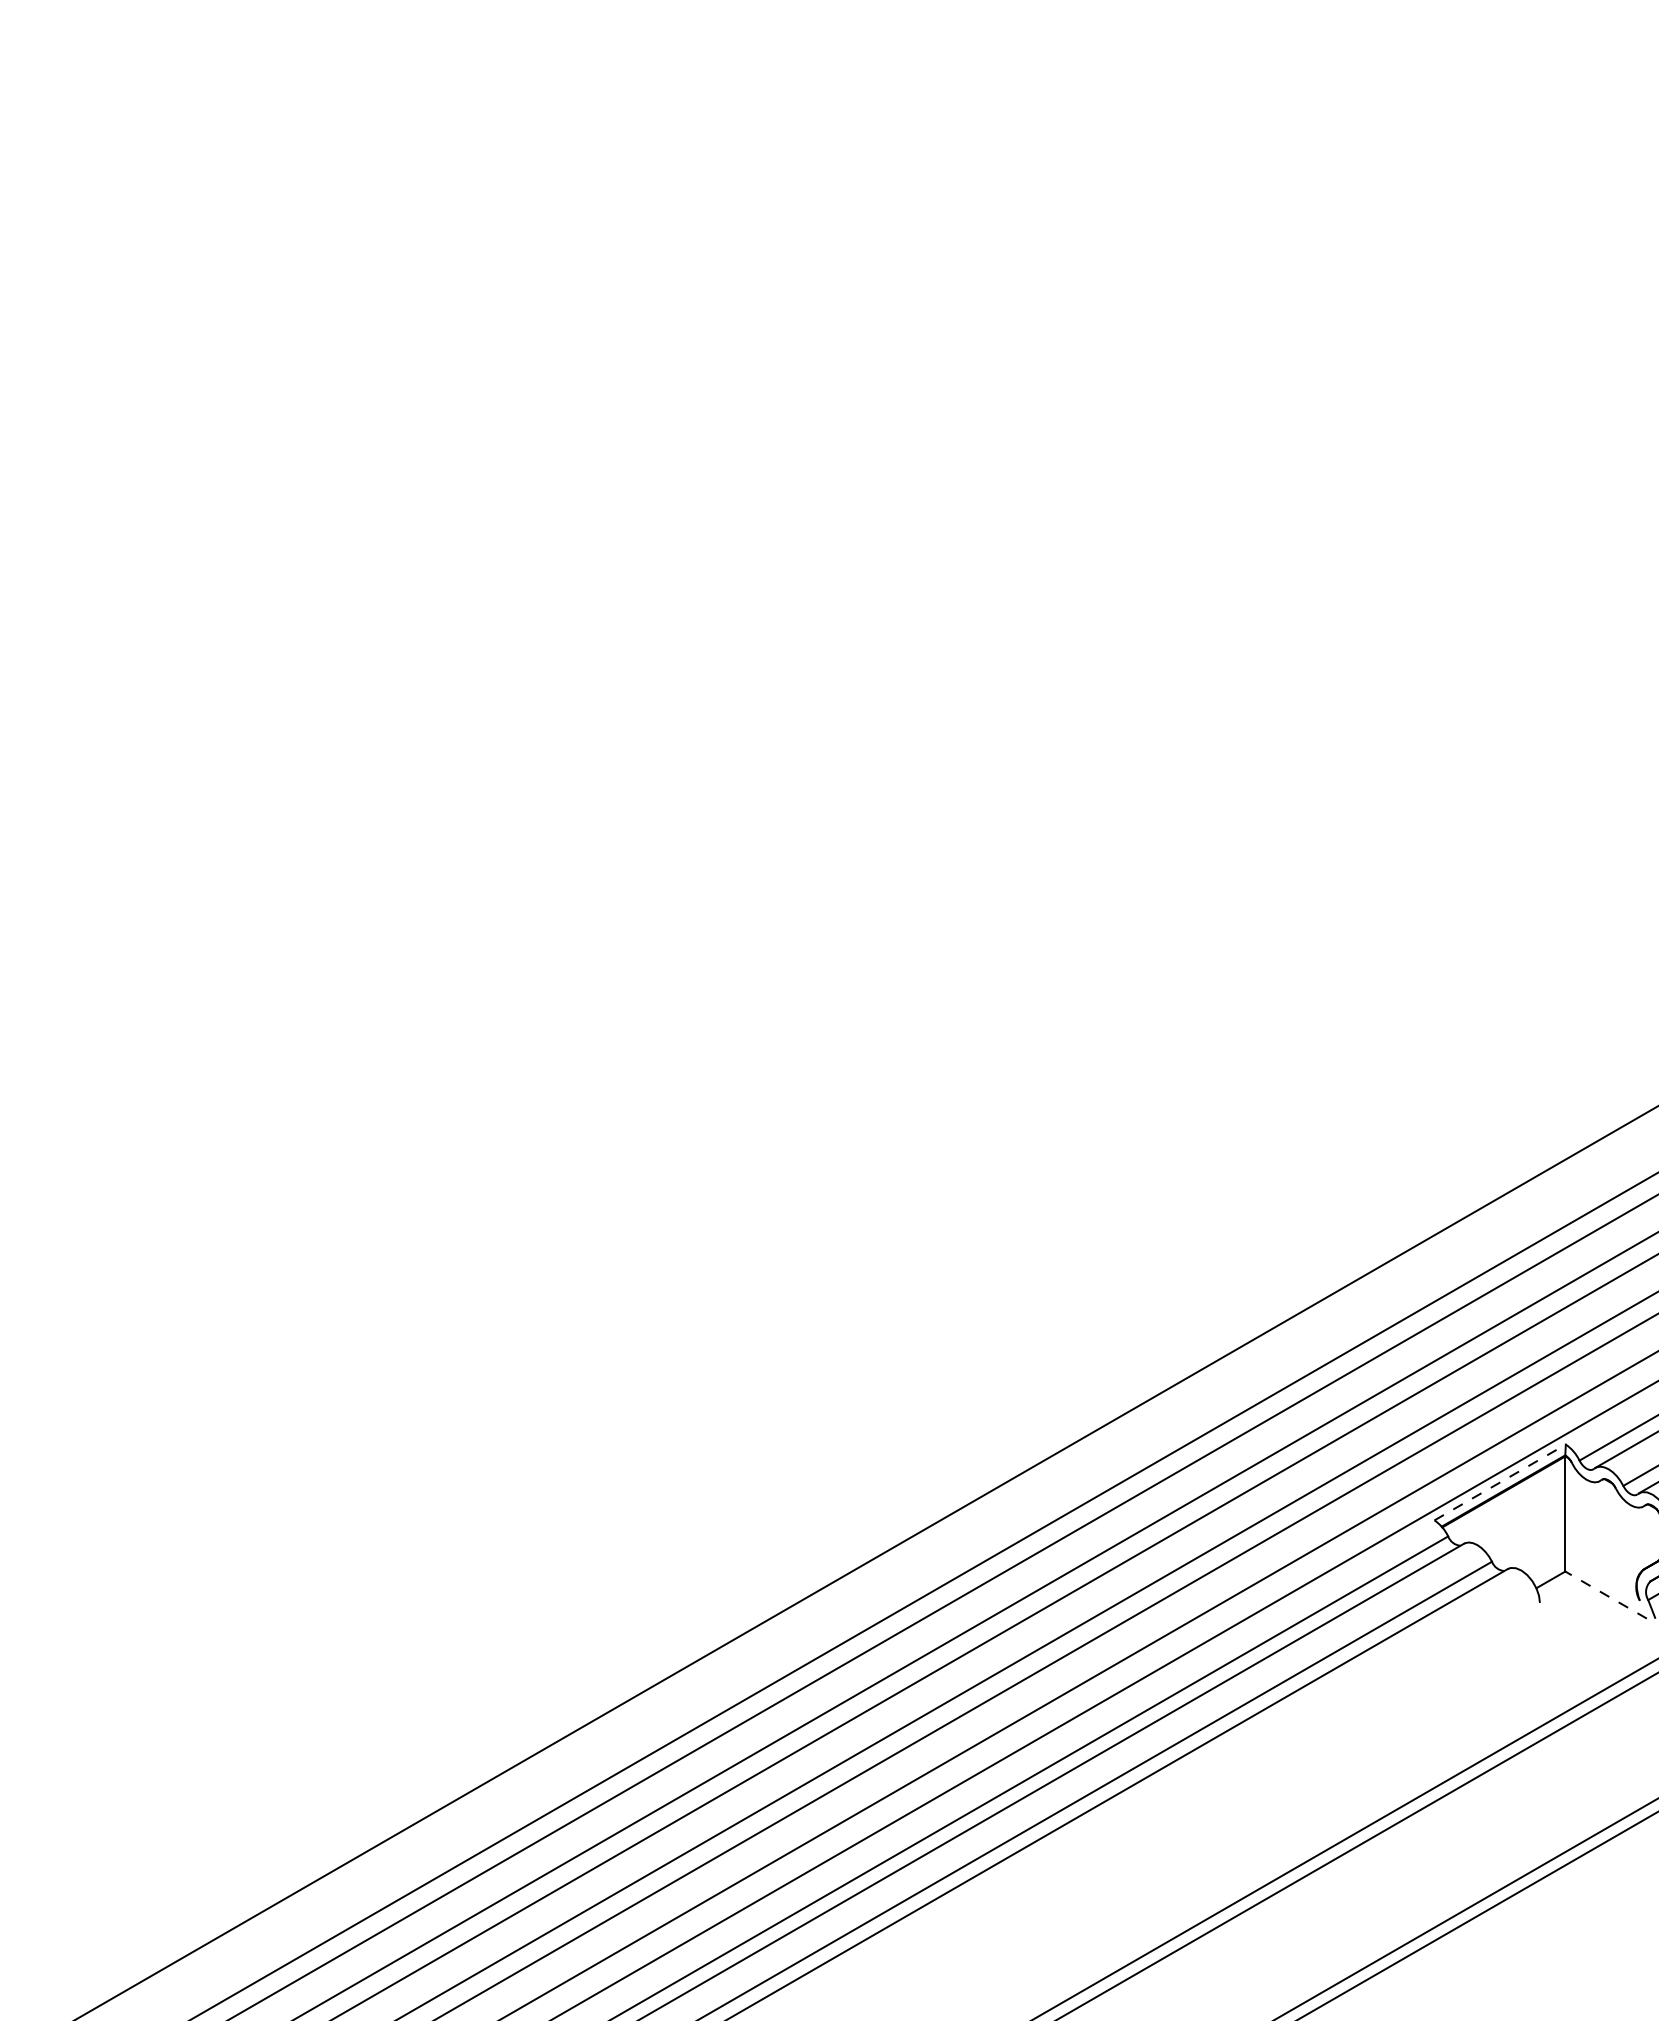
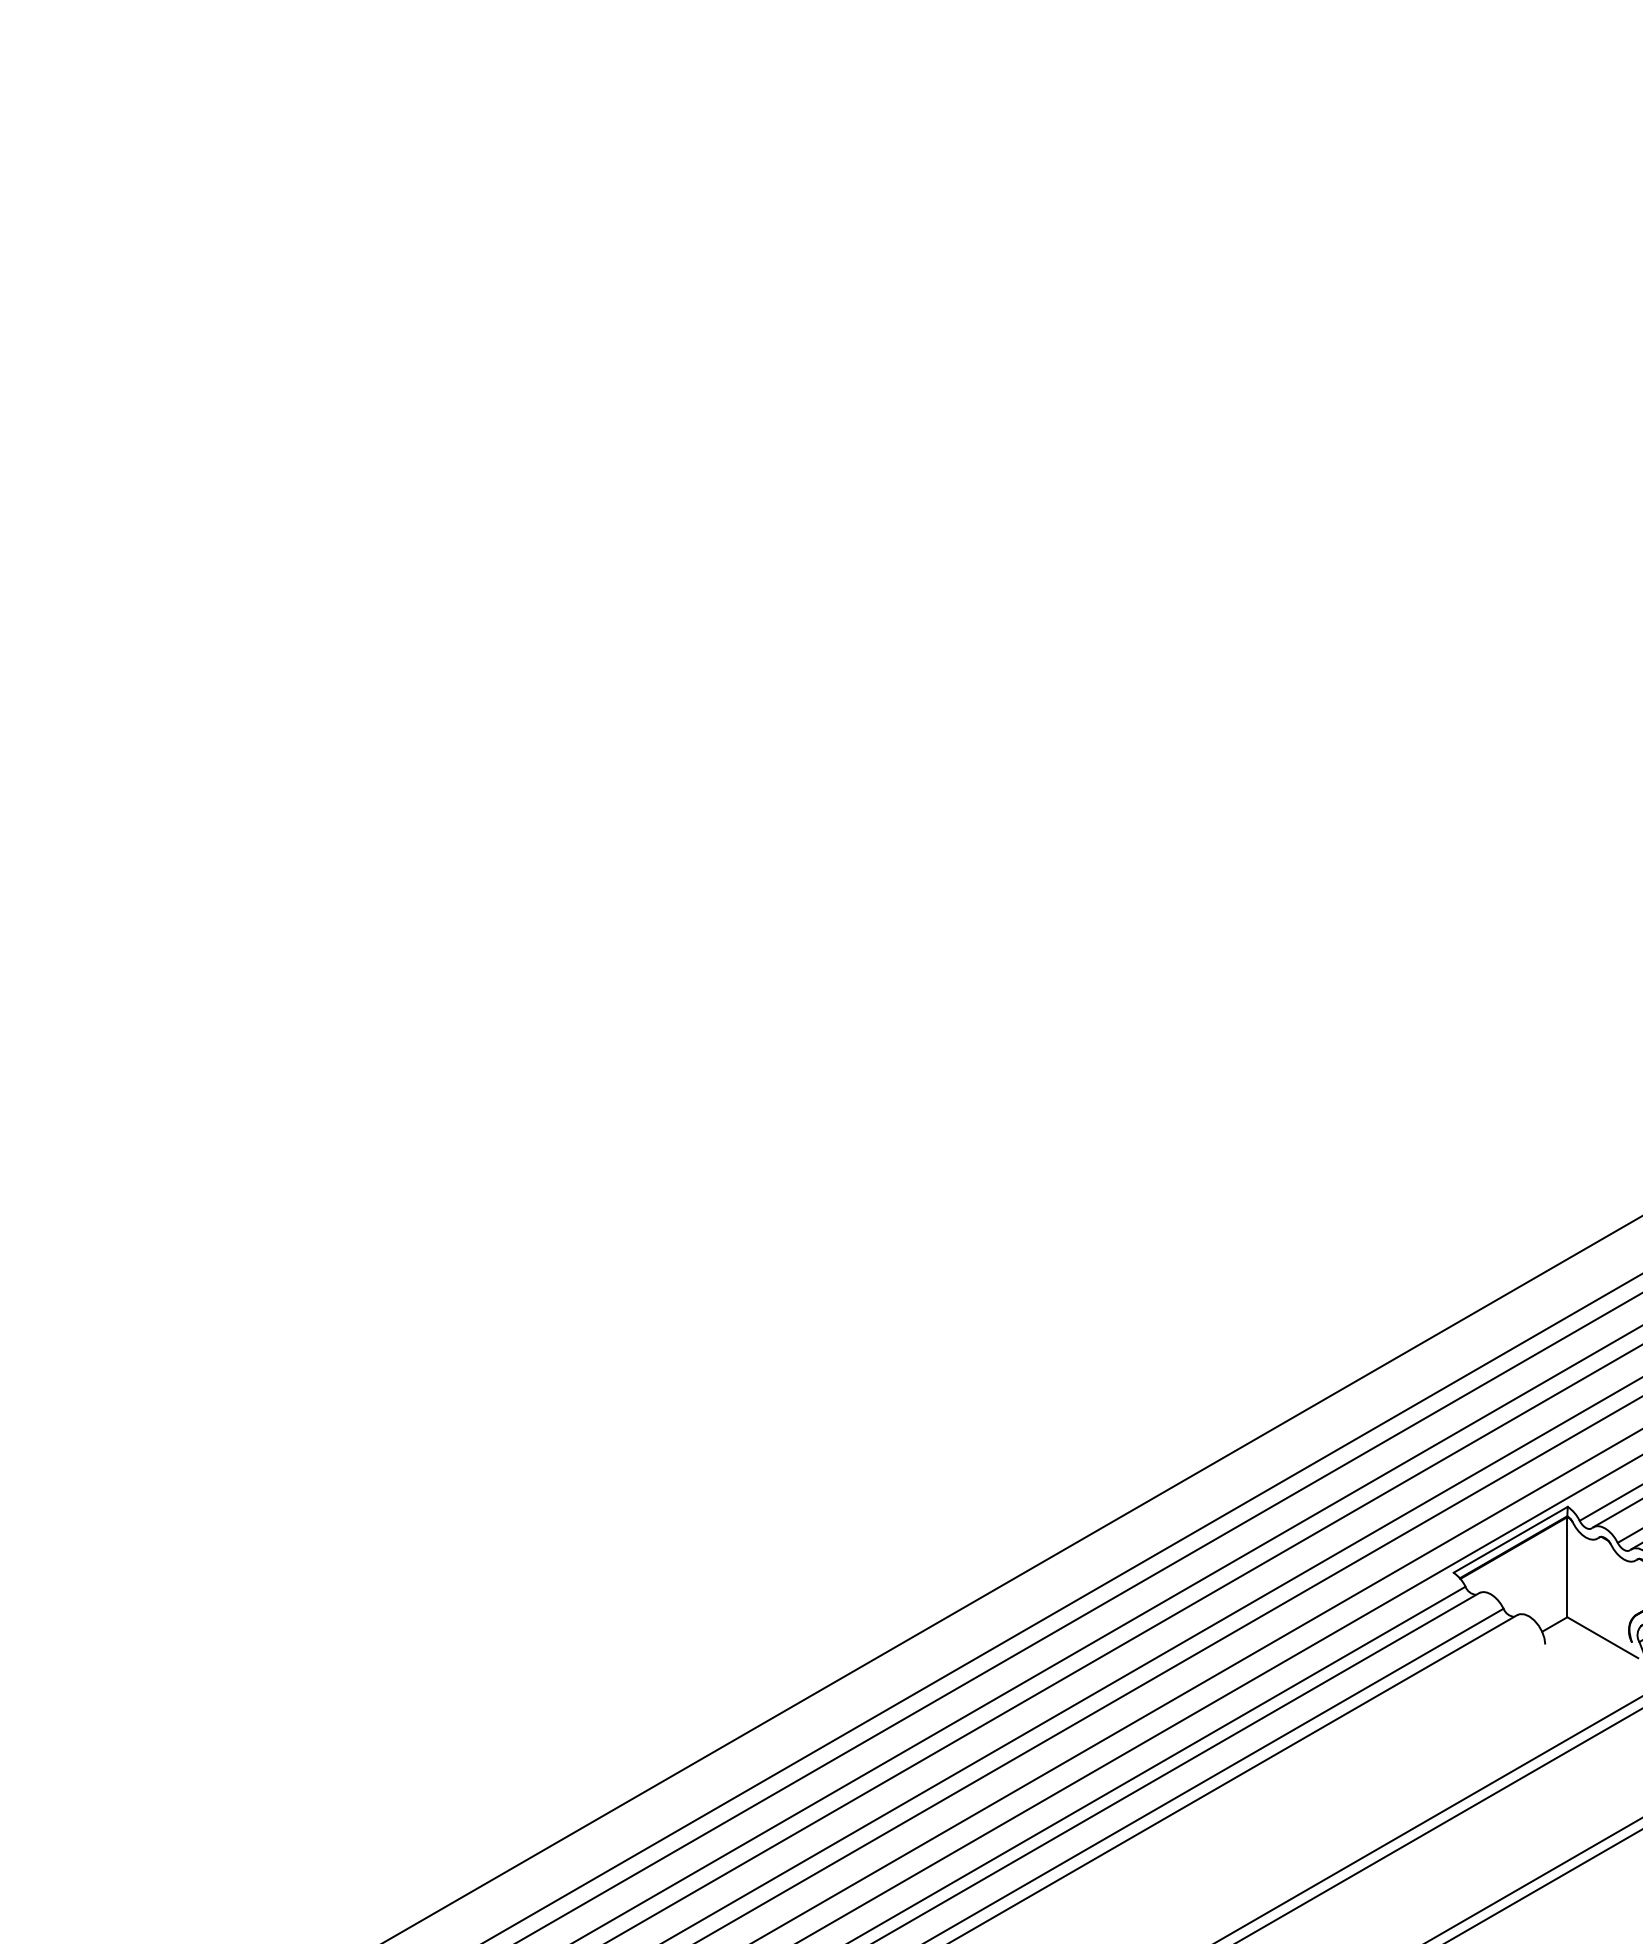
line: (1499, 1482) -> (1510, 1539), dashed -> solid
line: (1605, 1594) -> (1602, 1637), dashed -> solid

